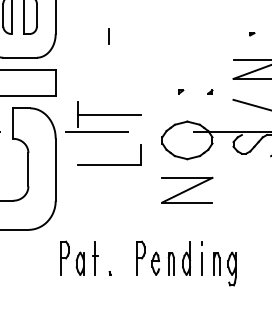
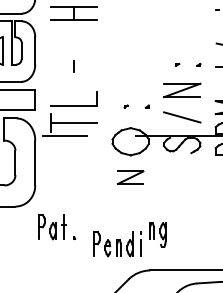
part: (108, 163) -> (73, 105), moved
part: (187, 189) -> (130, 177), size x0.7
part: (169, 258) -> (117, 244), moved

